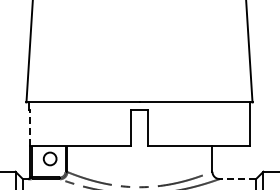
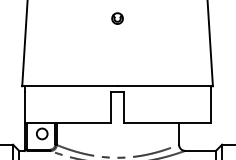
part: (139, 22) -> (117, 18), added
line: (29, 127) -> (24, 107), dashed -> solid
line: (237, 179) -> (200, 151), dashed -> solid

